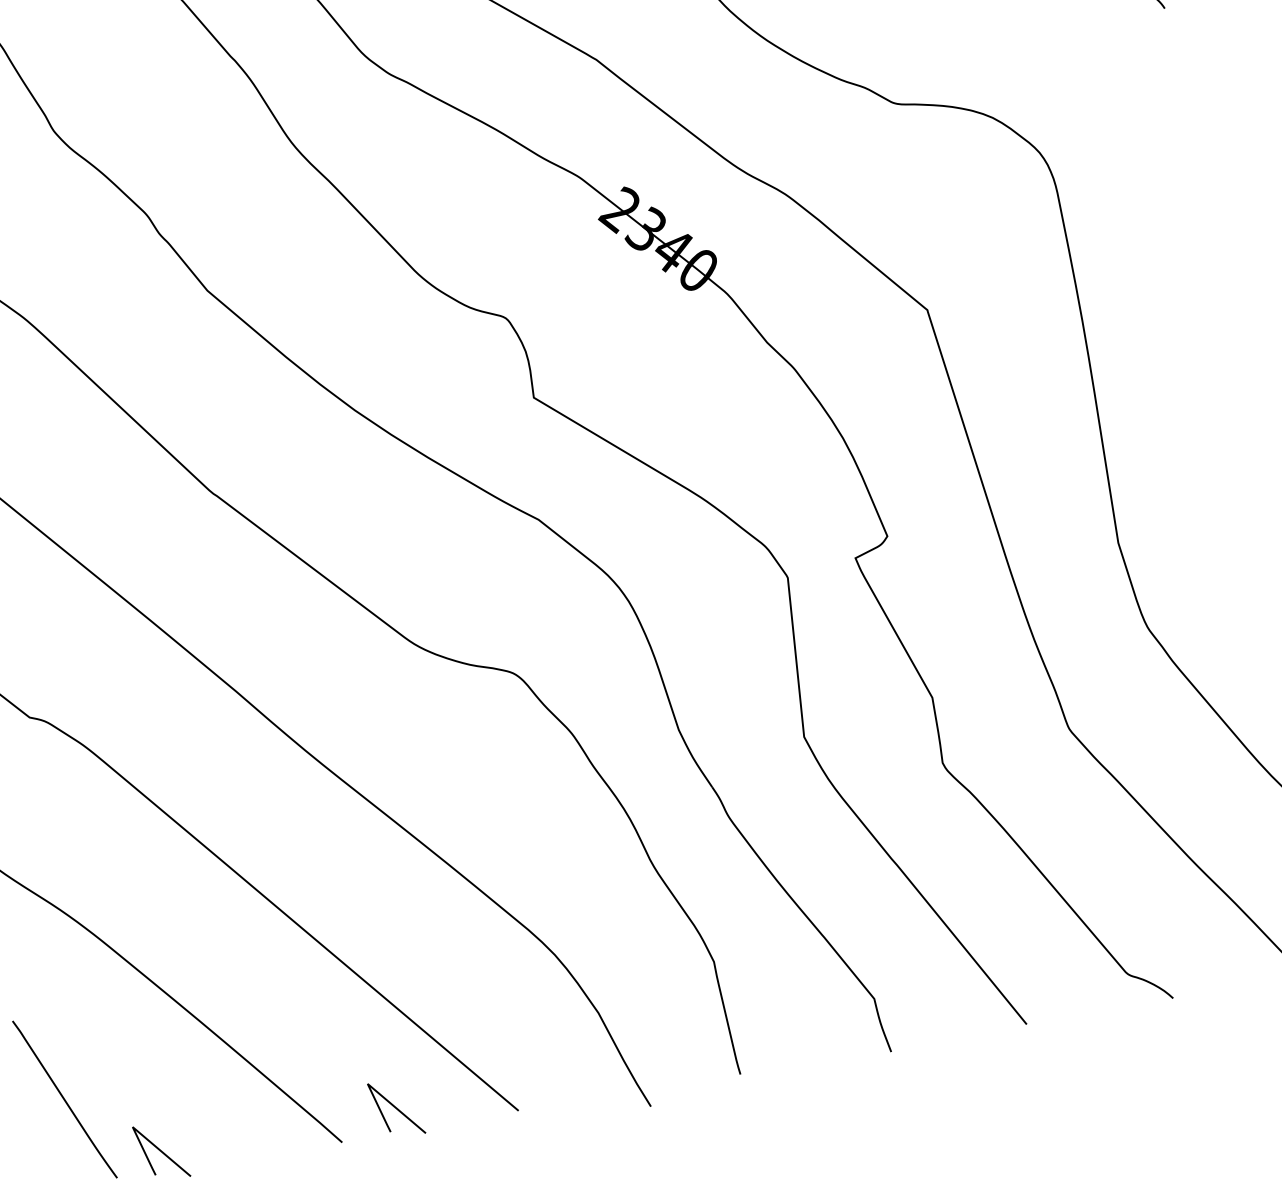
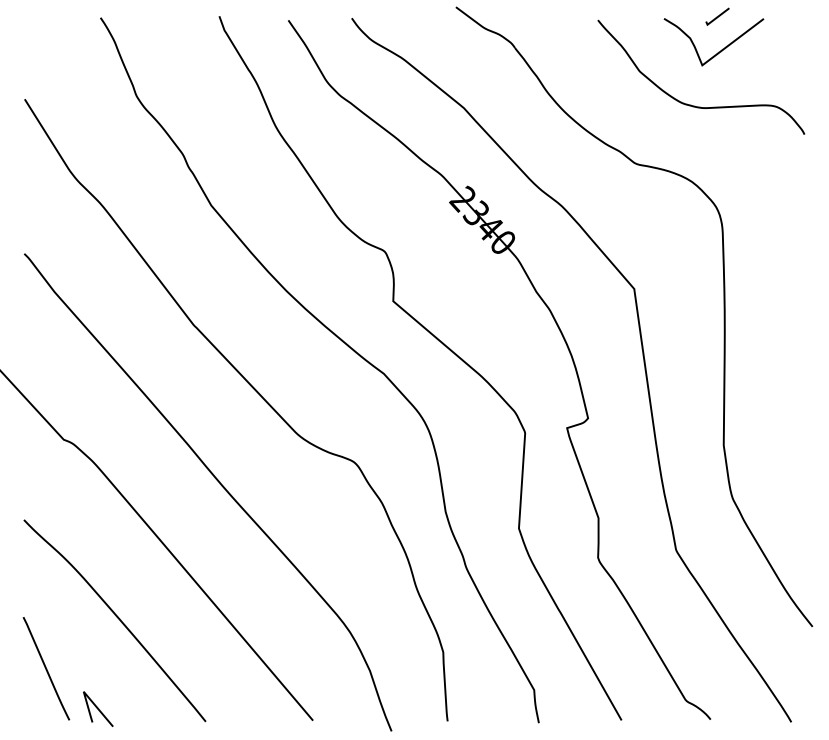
line: (396, 1107) -> (241, 706), removed

